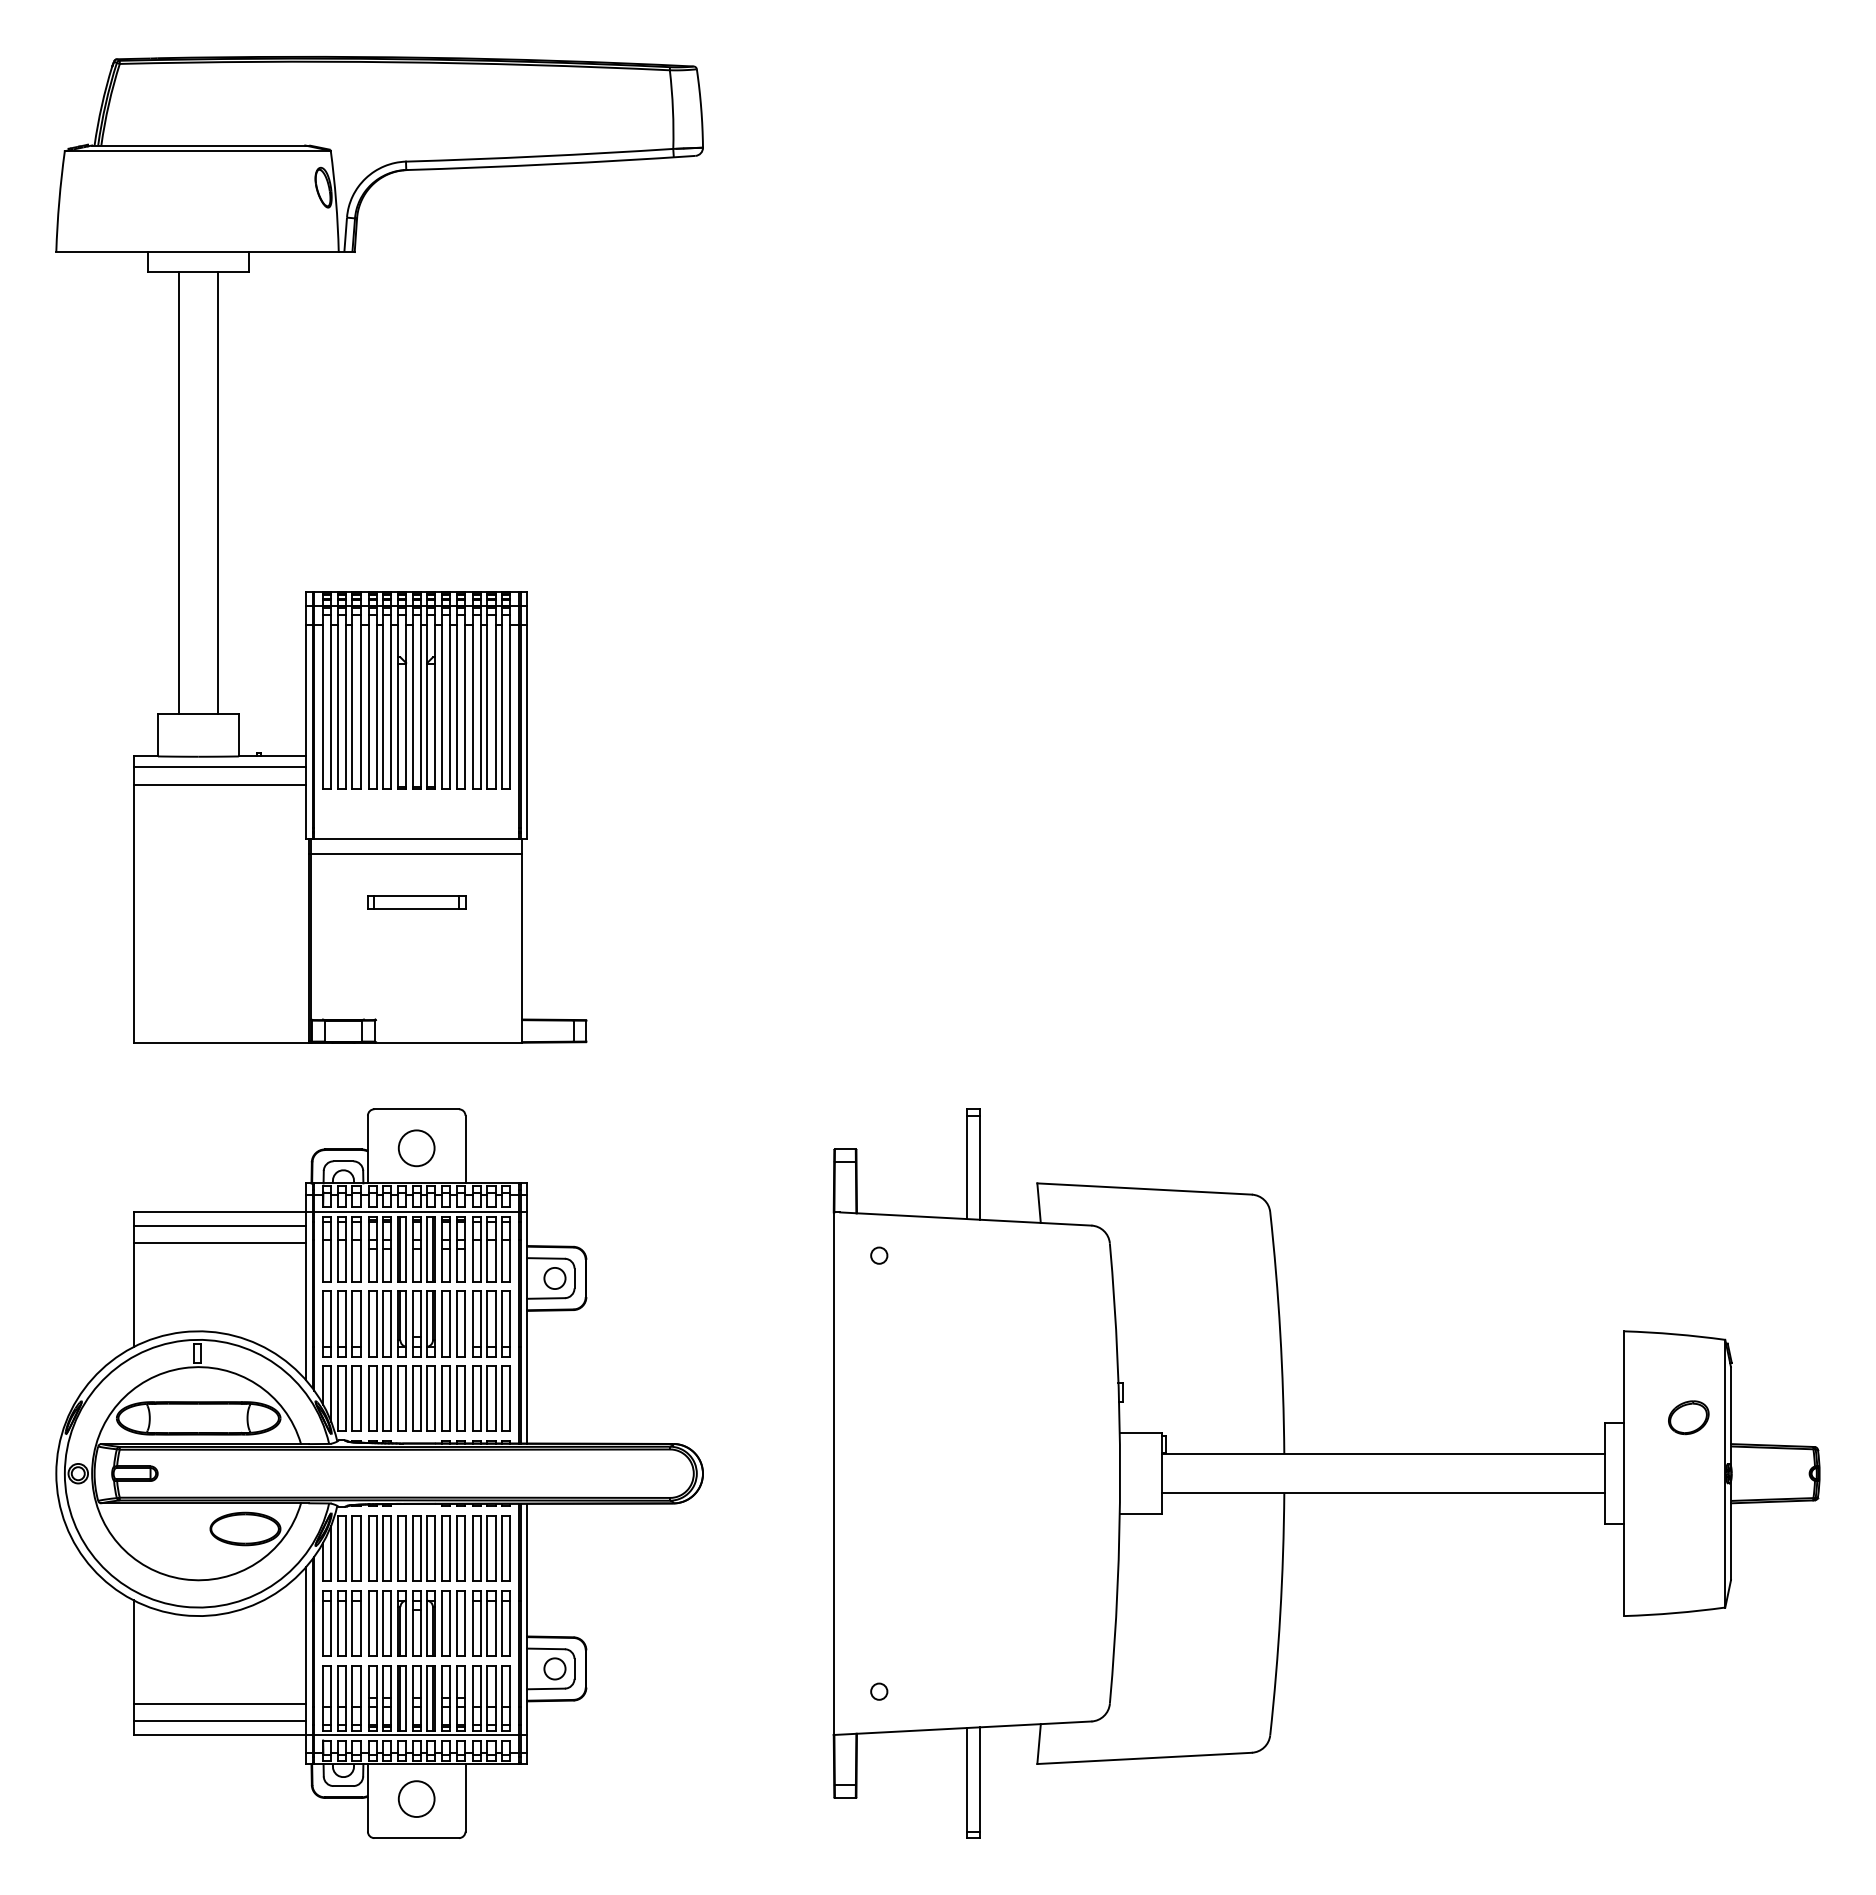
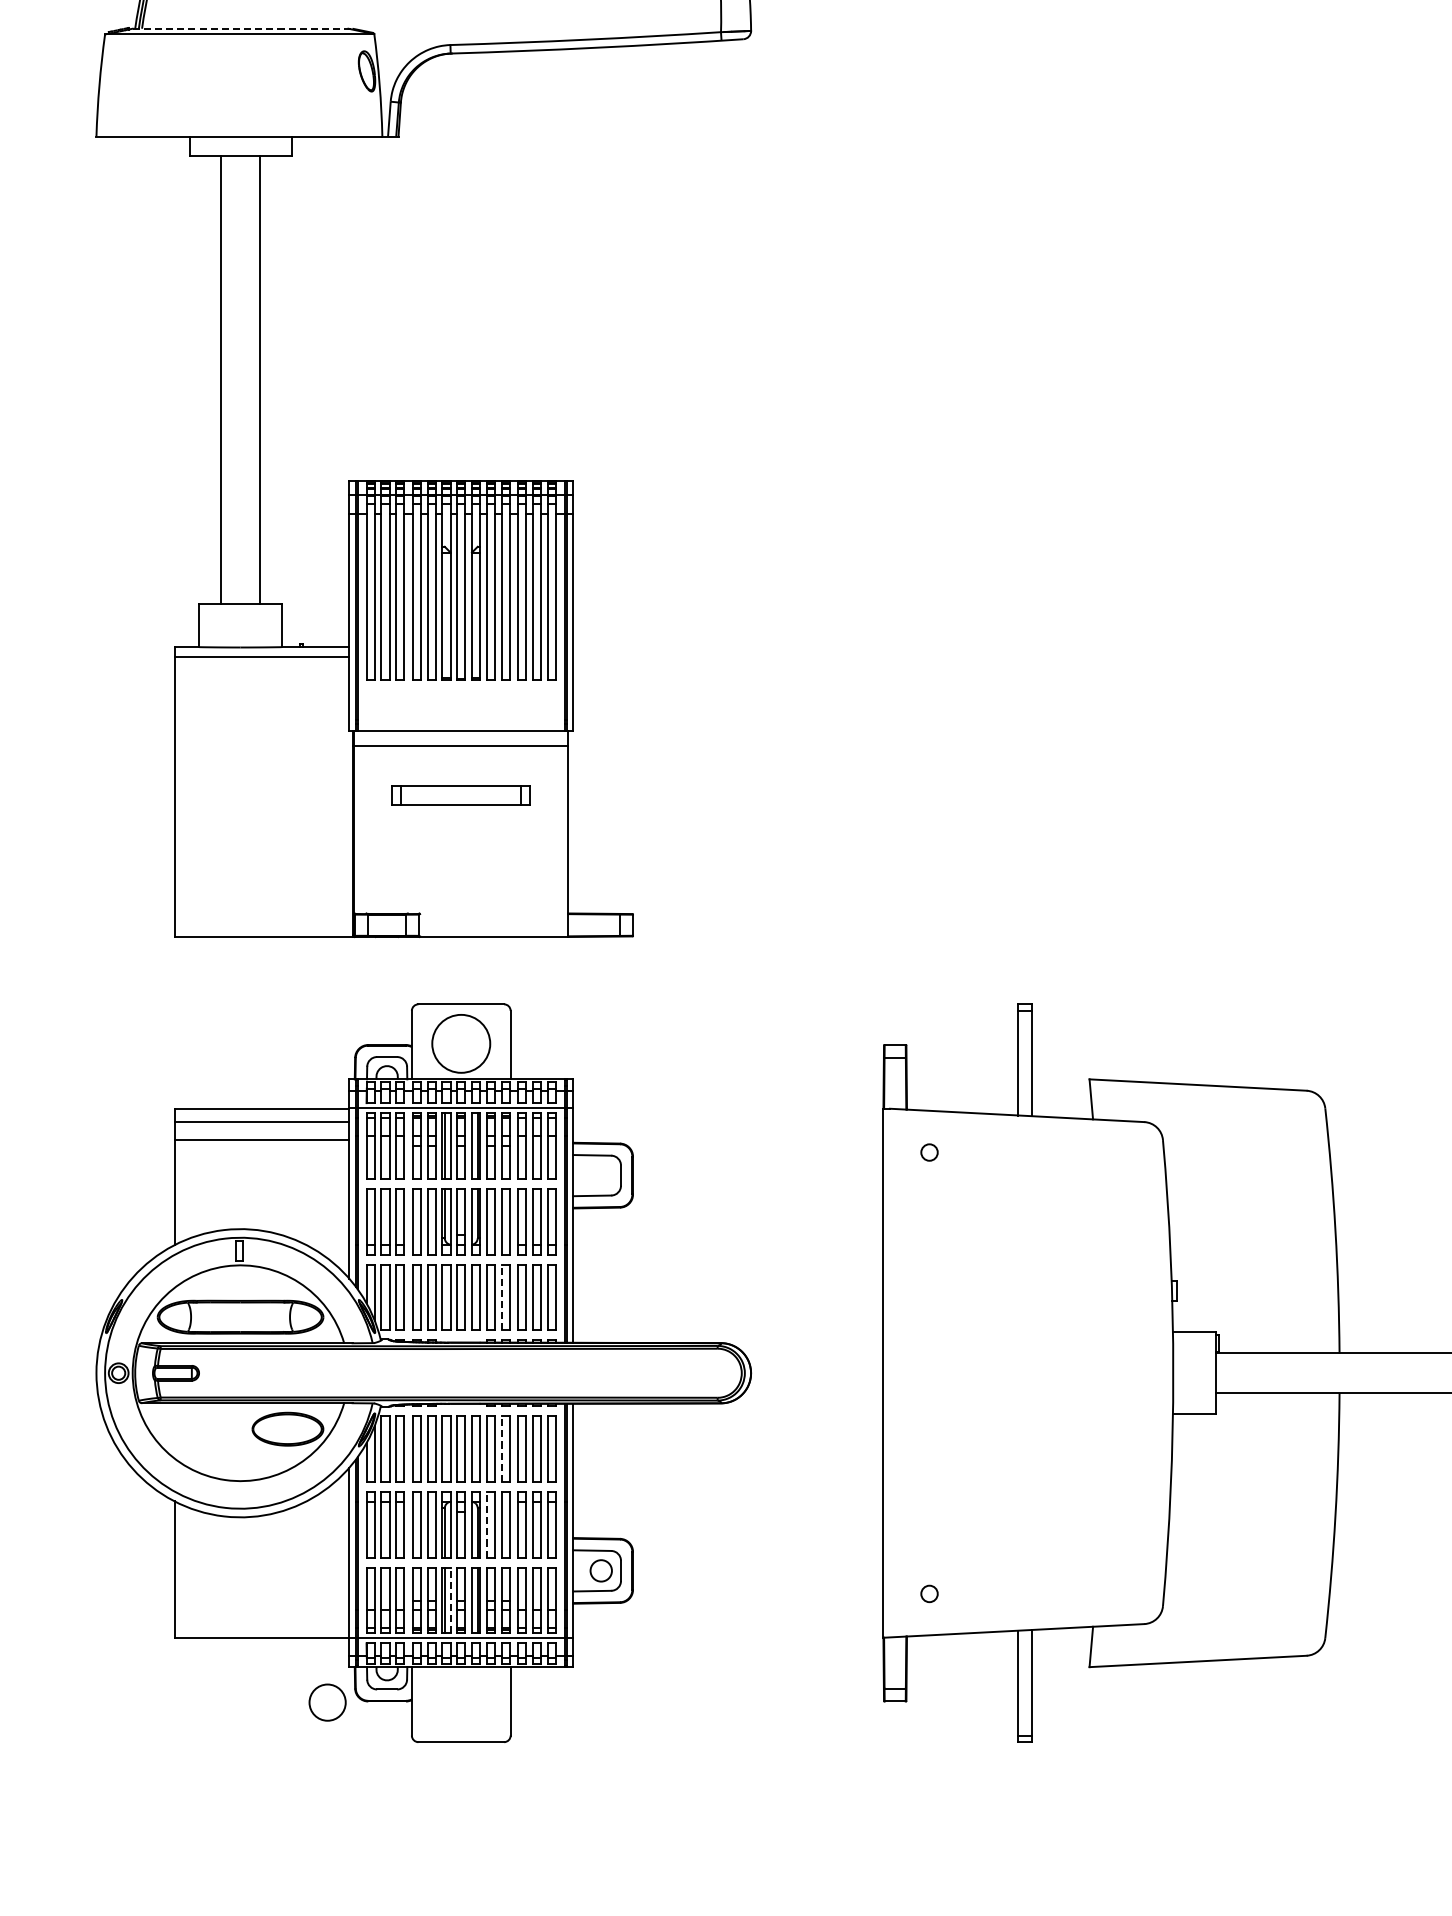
line: (200, 145) -> (242, 28), solid -> dashed
line: (219, 785) -> (261, 676), removed
part: (416, 902) -> (461, 795), size x1.4
circle: (416, 1148) -> (461, 1044), size x1.6
circle: (554, 1278) -> (600, 1175), removed
line: (456, 1398) -> (501, 1297), solid -> dashed
line: (456, 1548) -> (501, 1448), solid -> dashed
line: (441, 1623) -> (486, 1524), solid -> dashed
line: (406, 1698) -> (450, 1600), solid -> dashed
line: (219, 1703) -> (261, 1605), removed
line: (219, 1721) -> (261, 1624), removed
circle: (416, 1798) -> (327, 1702), moved

